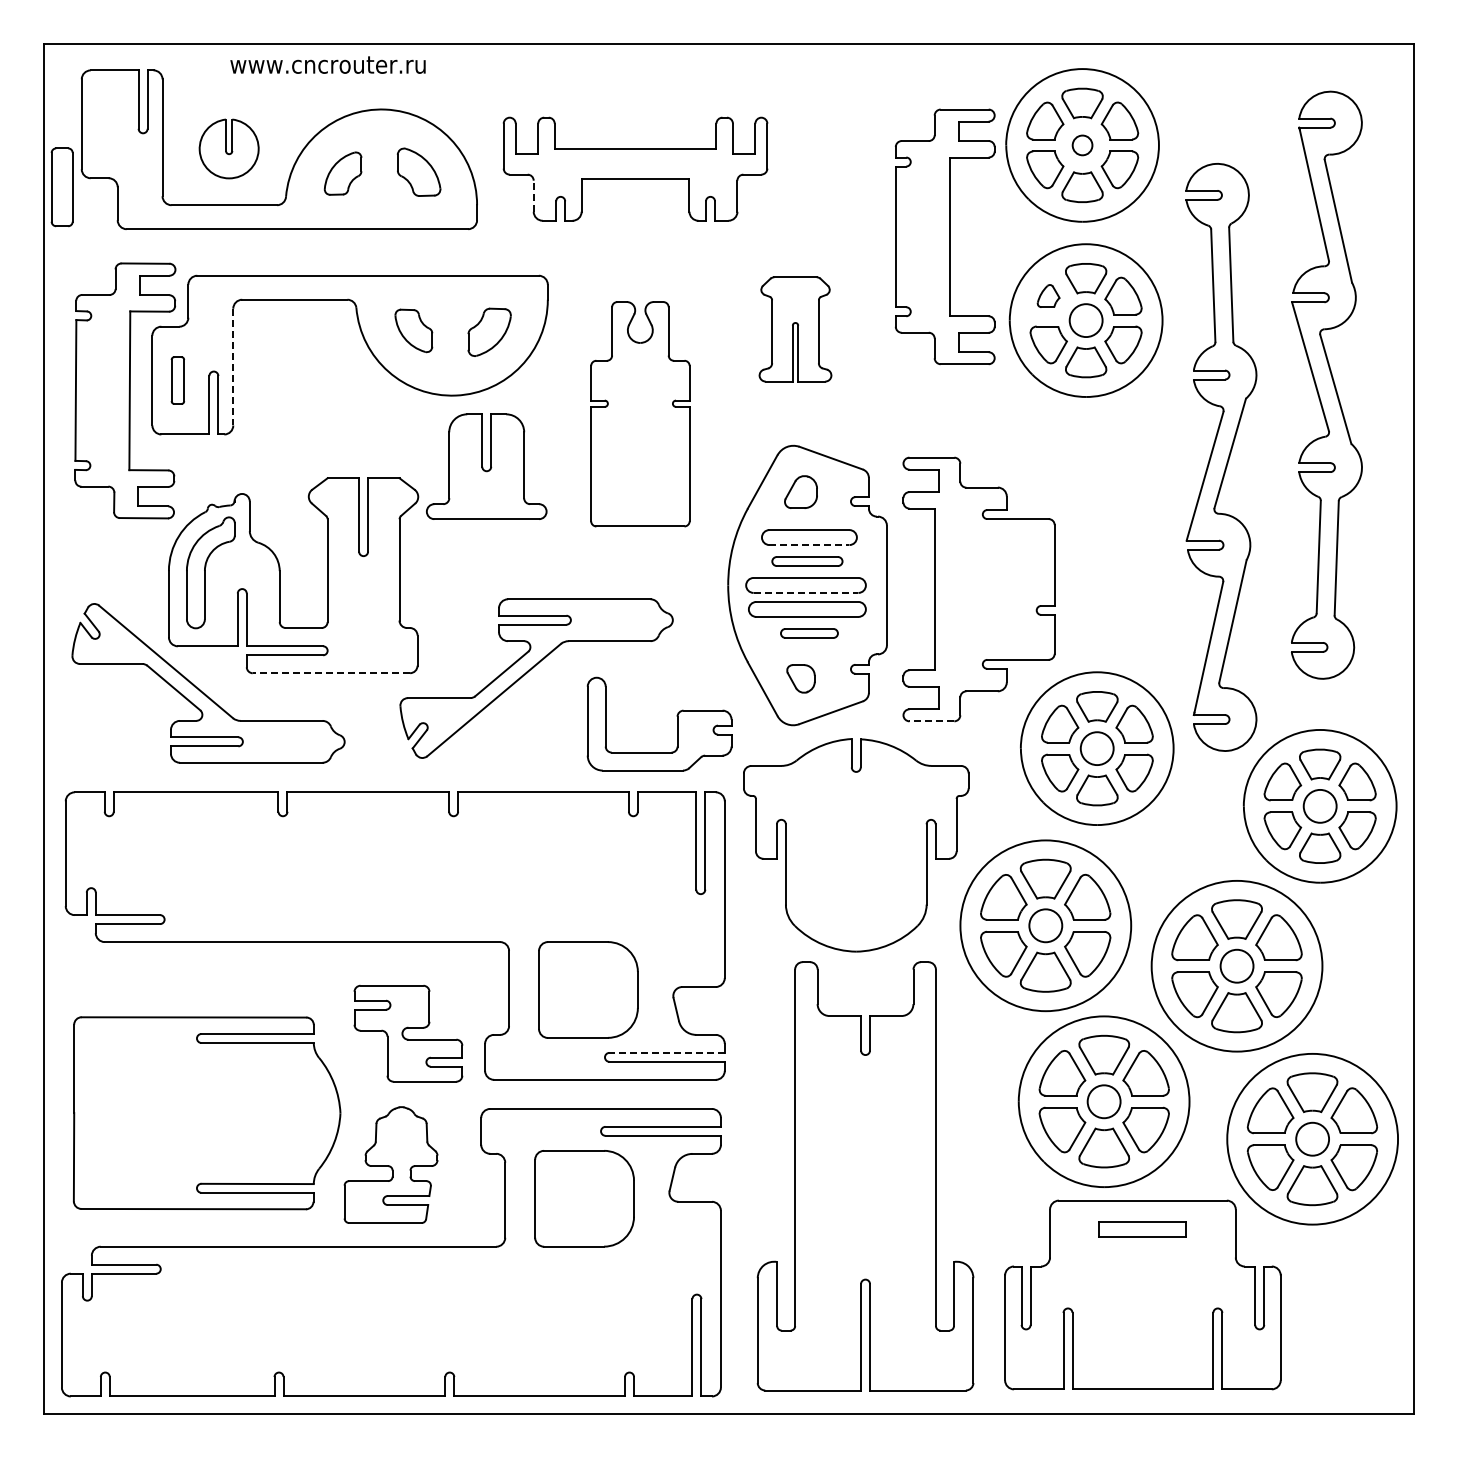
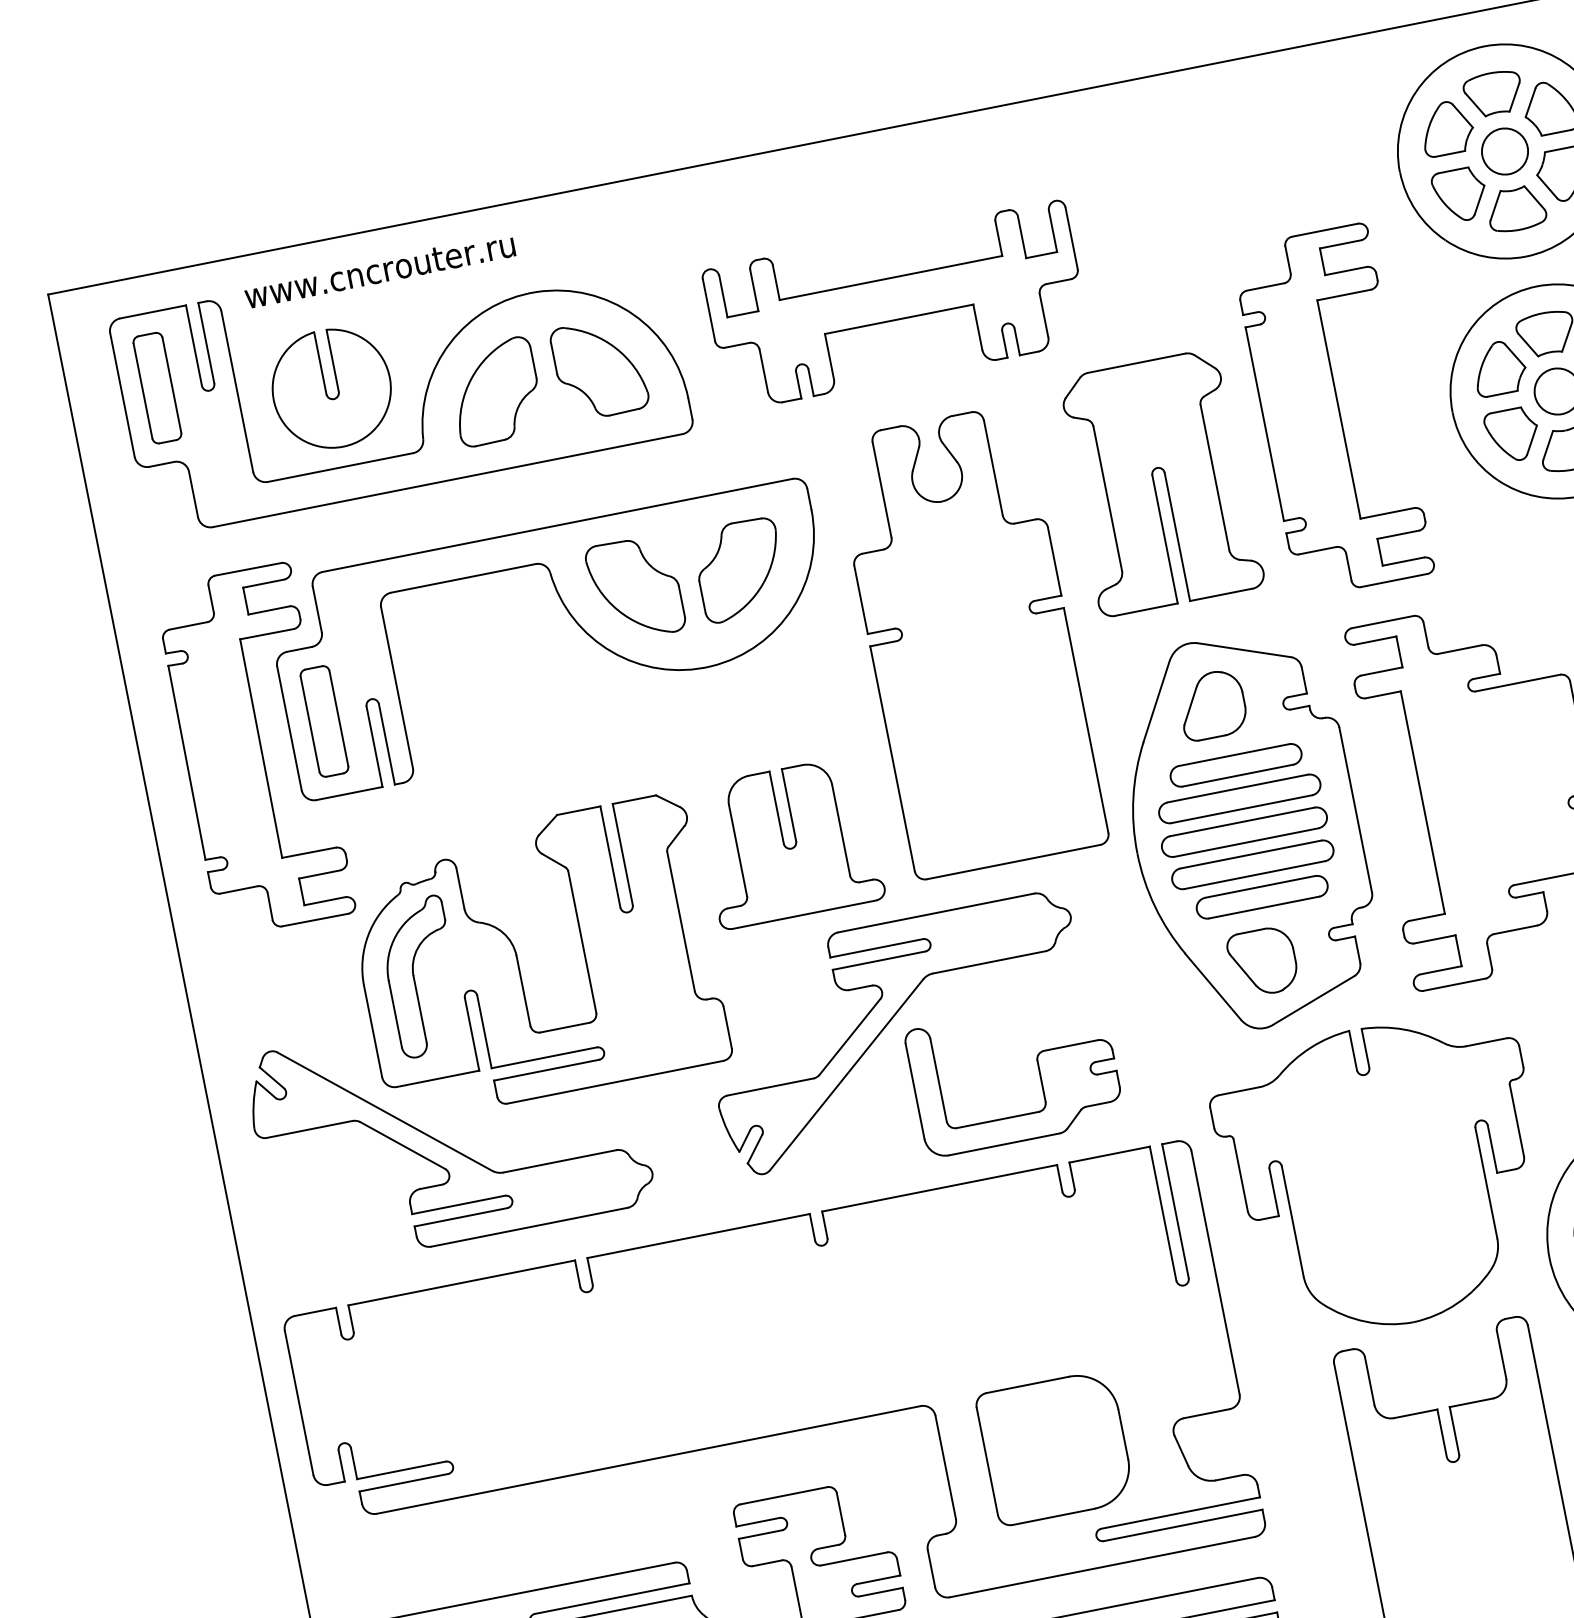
text: (327, 64) -> (378, 270), moved
circle: (1082, 145) -> (1504, 151), size x1.67
part: (229, 148) -> (332, 388), size x1.43
part: (418, 172) -> (598, 369), size x1.43
part: (342, 173) -> (494, 391), size x1.67
part: (61, 187) -> (156, 388), moved
line: (533, 196) -> (763, 371), dashed -> solid
part: (945, 236) -> (1333, 410), moved
part: (1048, 295) -> (1499, 367), size x1.67
part: (795, 329) -> (1160, 482), size x1.67
part: (413, 330) -> (634, 588), size x1.67
part: (489, 332) -> (740, 570), size x1.43
line: (233, 367) -> (397, 688), dashed -> solid
part: (177, 380) -> (323, 721), size x1.67
part: (640, 414) -> (970, 642), size x1.43
part: (486, 466) -> (789, 842), moved
part: (800, 491) -> (1211, 704), size x1.43
line: (809, 545) -> (1238, 776), dashed -> solid
part: (807, 561) -> (1239, 798), size x1.67
line: (806, 593) -> (1247, 843), dashed -> solid
part: (809, 633) -> (1262, 897), size x1.67
line: (331, 673) -> (615, 1082), dashed -> solid
part: (800, 678) -> (1262, 961), size x1.67
line: (931, 721) -> (1454, 985), dashed -> solid
part: (677, 723) -> (1039, 1070), moved
line: (667, 1052) -> (1181, 1512), dashed -> solid

